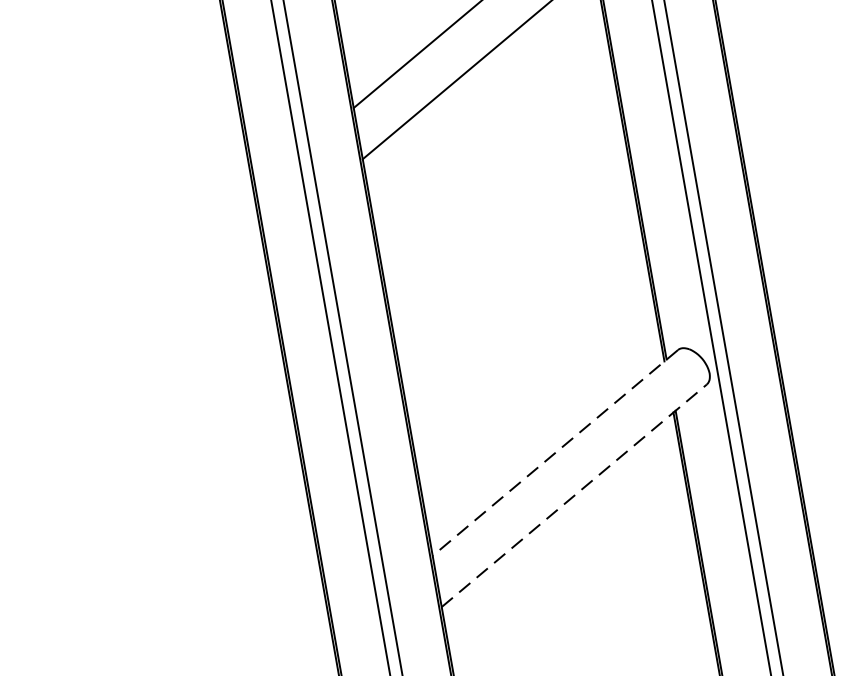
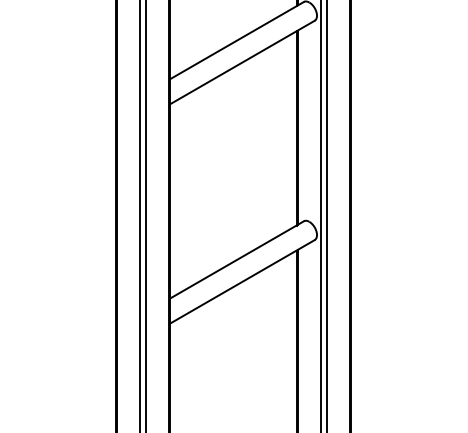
line: (554, 454) -> (236, 260), dashed -> solid
line: (574, 495) -> (242, 281), dashed -> solid

